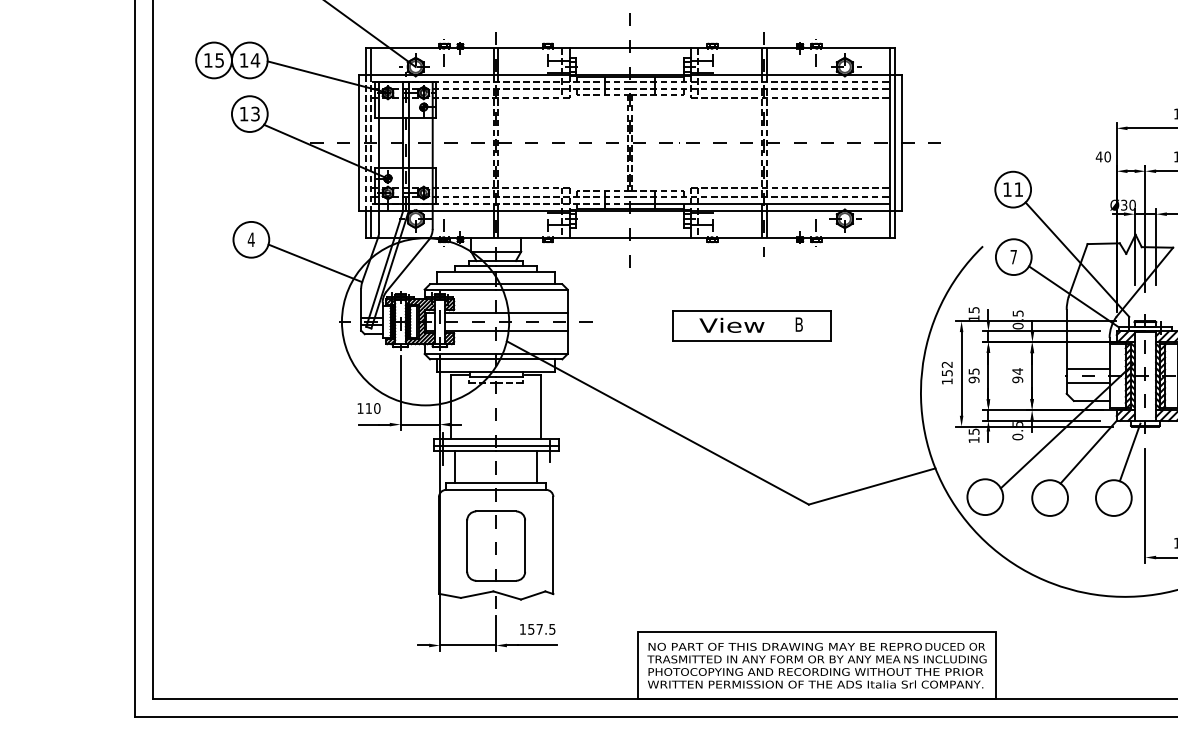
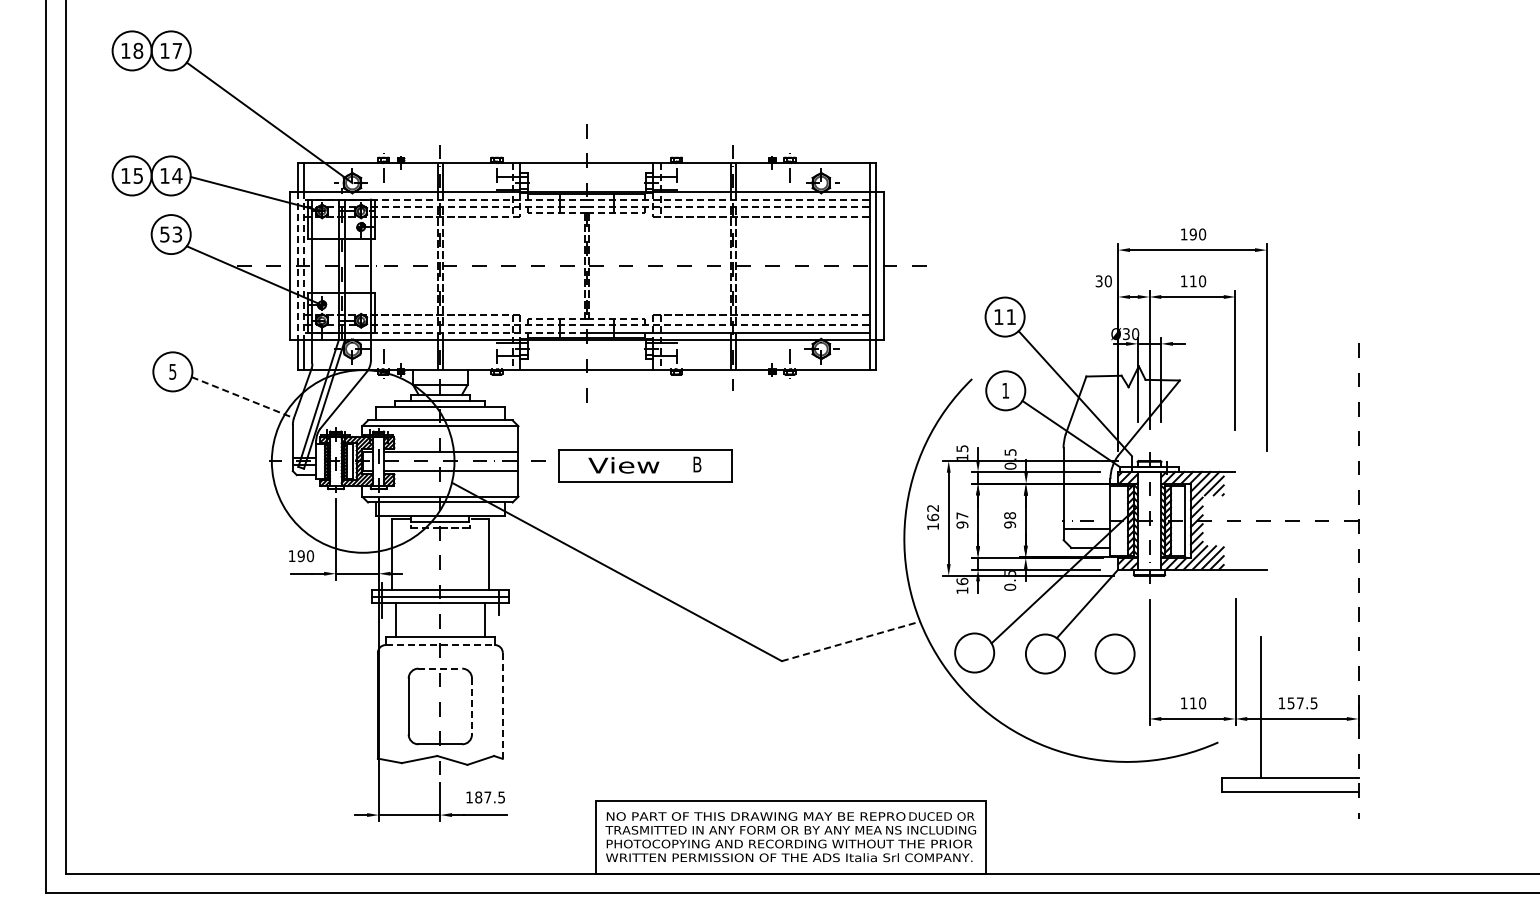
text: (243, 114) -> (164, 234), 13 -> 53
text: (1098, 157) -> (1098, 281), 40 -> 30
text: (251, 239) -> (172, 371), 4 -> 5
text: (1013, 256) -> (1005, 390), 7 -> 1
line: (316, 263) -> (243, 397), solid -> dashed
part: (751, 325) -> (645, 465), moved
line: (1087, 368) -> (1086, 512), removed
text: (974, 371) -> (962, 515), 95 -> 97
text: (1018, 371) -> (1010, 515), 94 -> 98
text: (947, 373) -> (933, 517), 152 -> 162
text: (368, 408) -> (300, 556), 110 -> 190
text: (974, 431) -> (962, 581), 15 -> 16
line: (1129, 451) -> (1132, 603), removed
line: (872, 486) -> (851, 641), solid -> dashed
line: (496, 490) -> (440, 645), solid -> dashed
line: (496, 511) -> (440, 668), solid -> dashed
line: (524, 546) -> (471, 706), solid -> dashed
line: (553, 546) -> (502, 706), solid -> dashed
text: (531, 629) -> (478, 797), 157.5 -> 187.5

